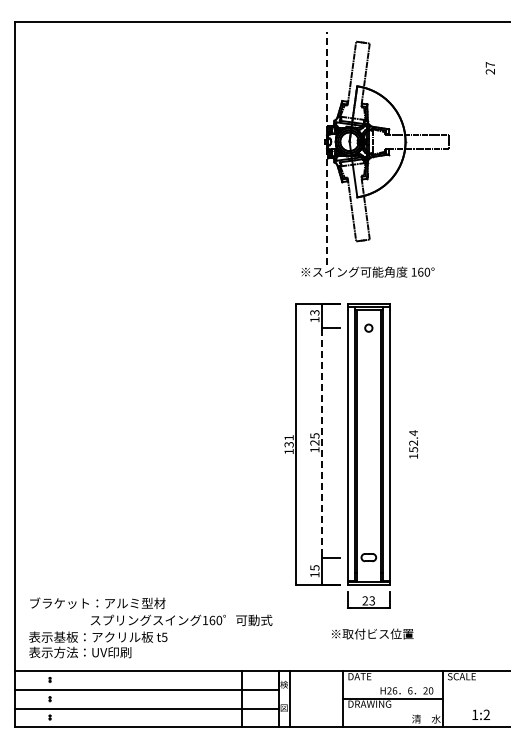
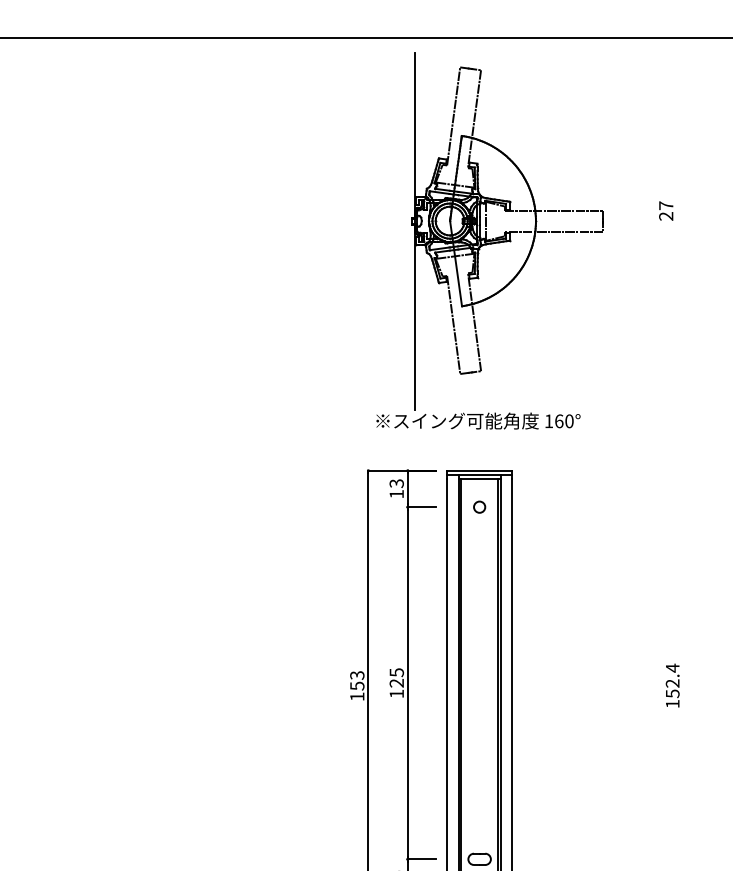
text: (489, 68) -> (664, 211), moved
line: (326, 148) -> (414, 231), dashed -> solid
text: (288, 441) -> (356, 681), 131 -> 153
line: (322, 442) -> (408, 682), dashed -> solid
text: (413, 444) -> (672, 685), moved

